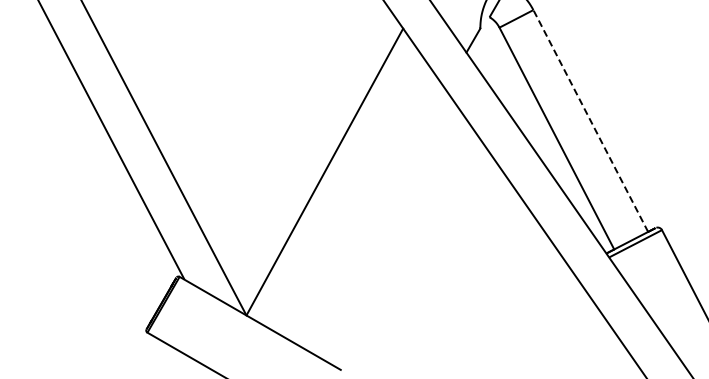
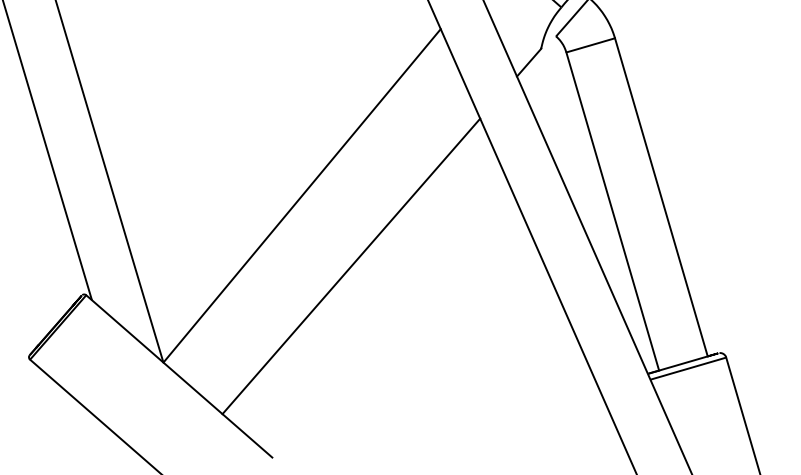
line: (590, 121) -> (660, 197), dashed -> solid
line: (371, 217) -> (351, 266), added

